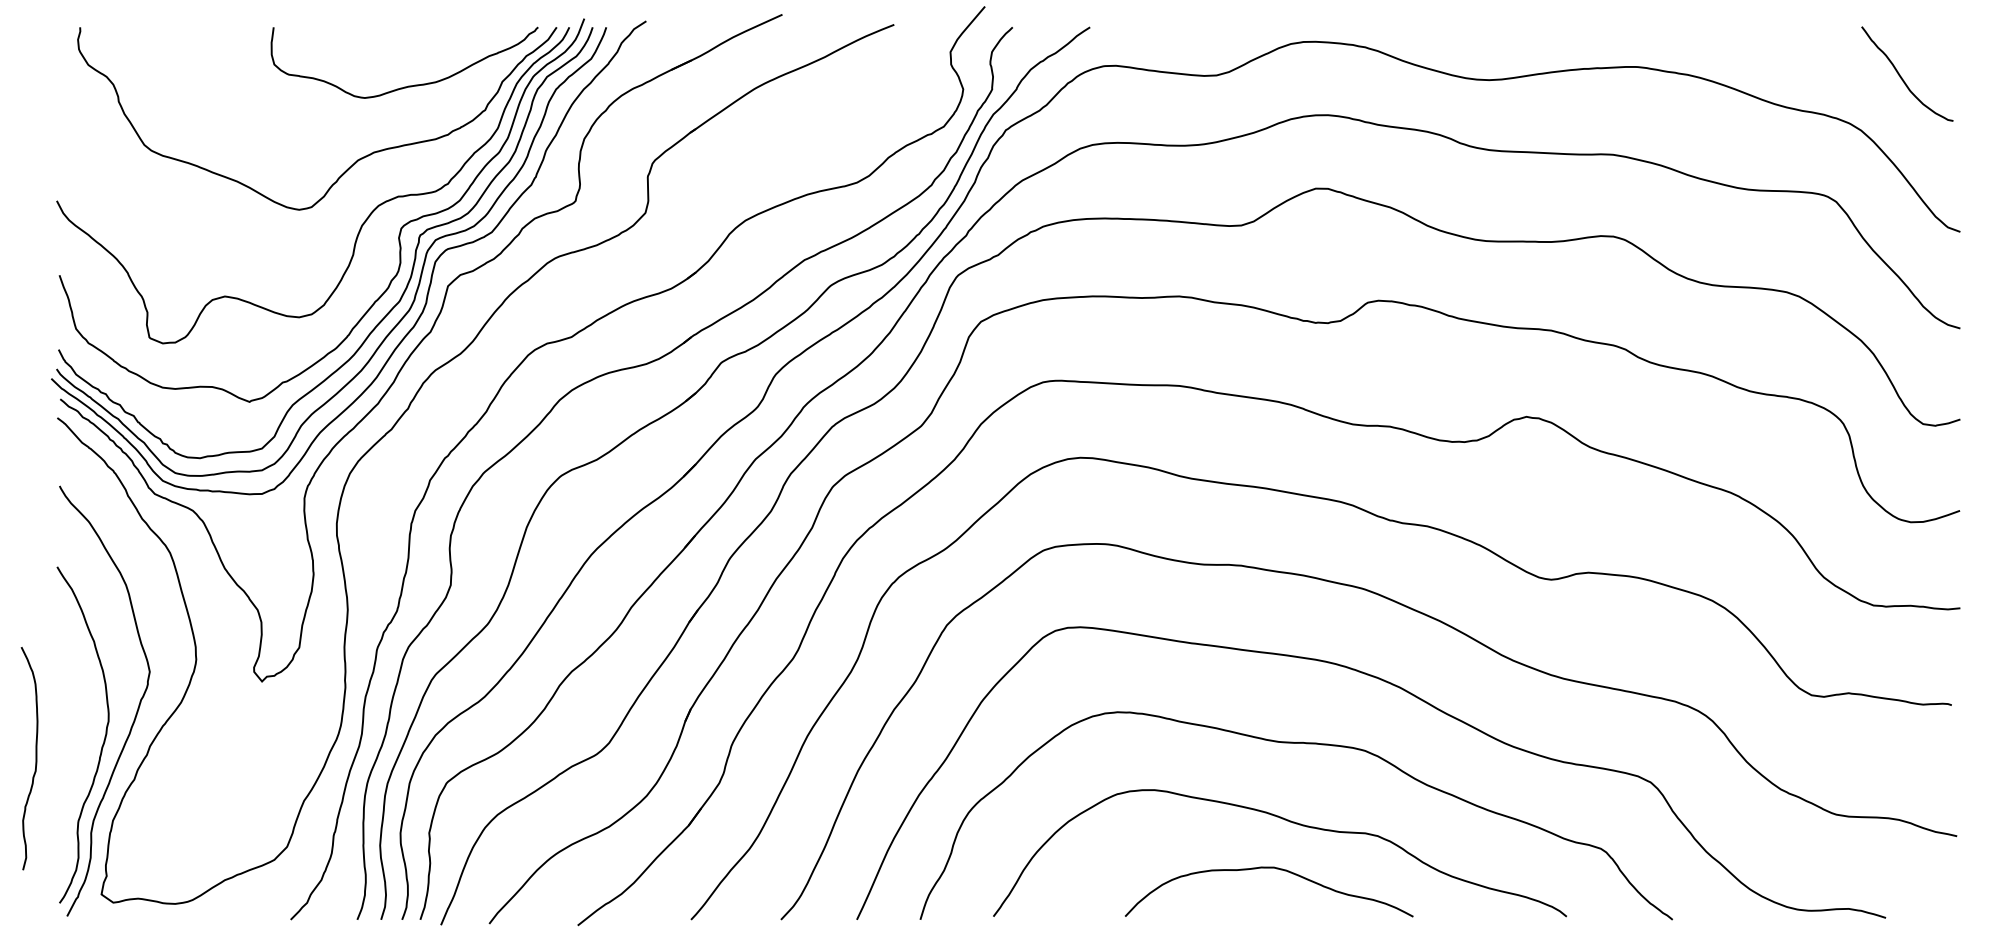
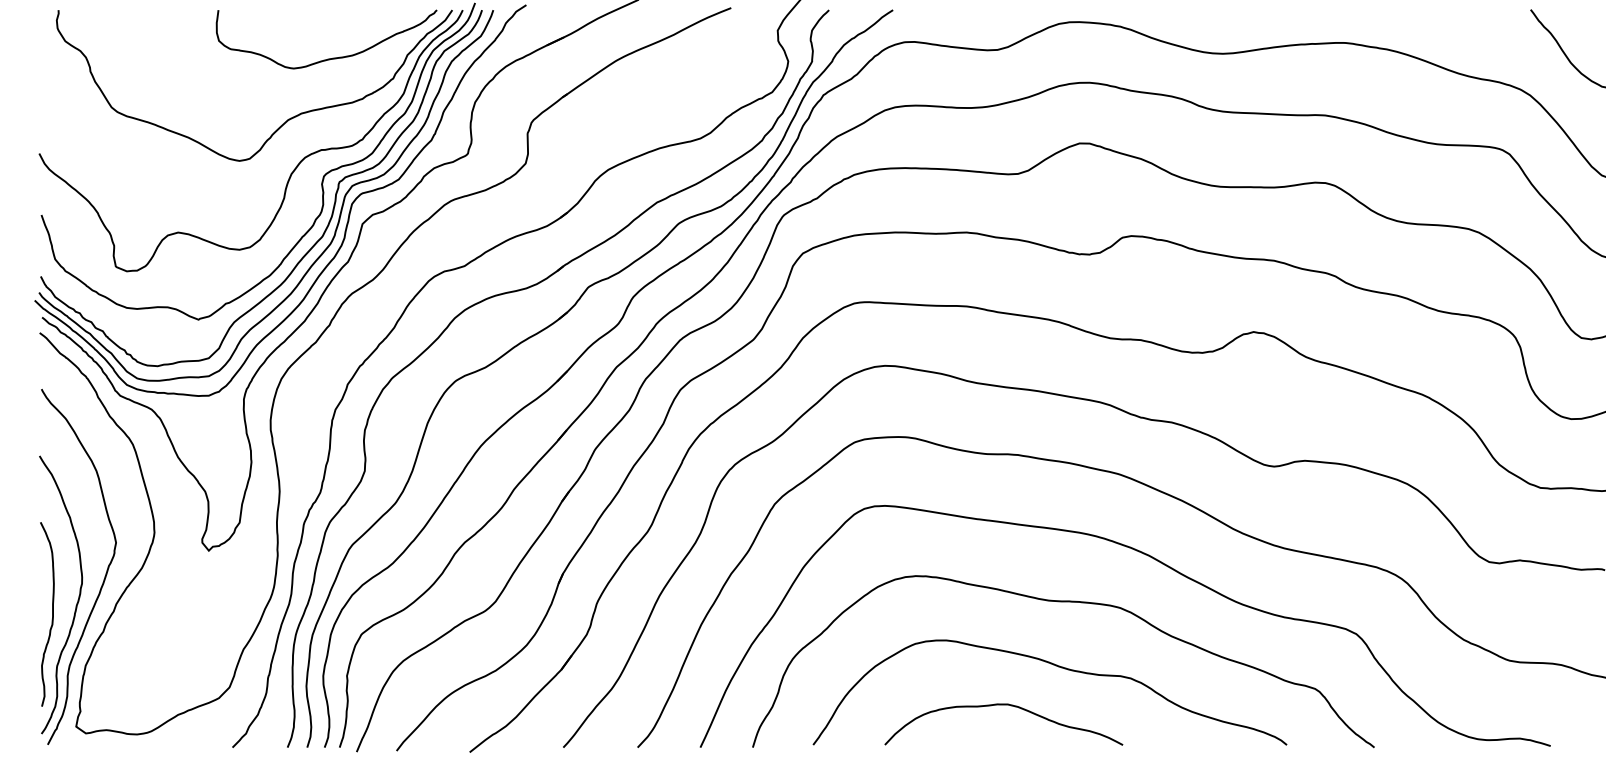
curve: (35, 758) -> (52, 614), moved
curve: (1269, 868) -> (1004, 705), moved

